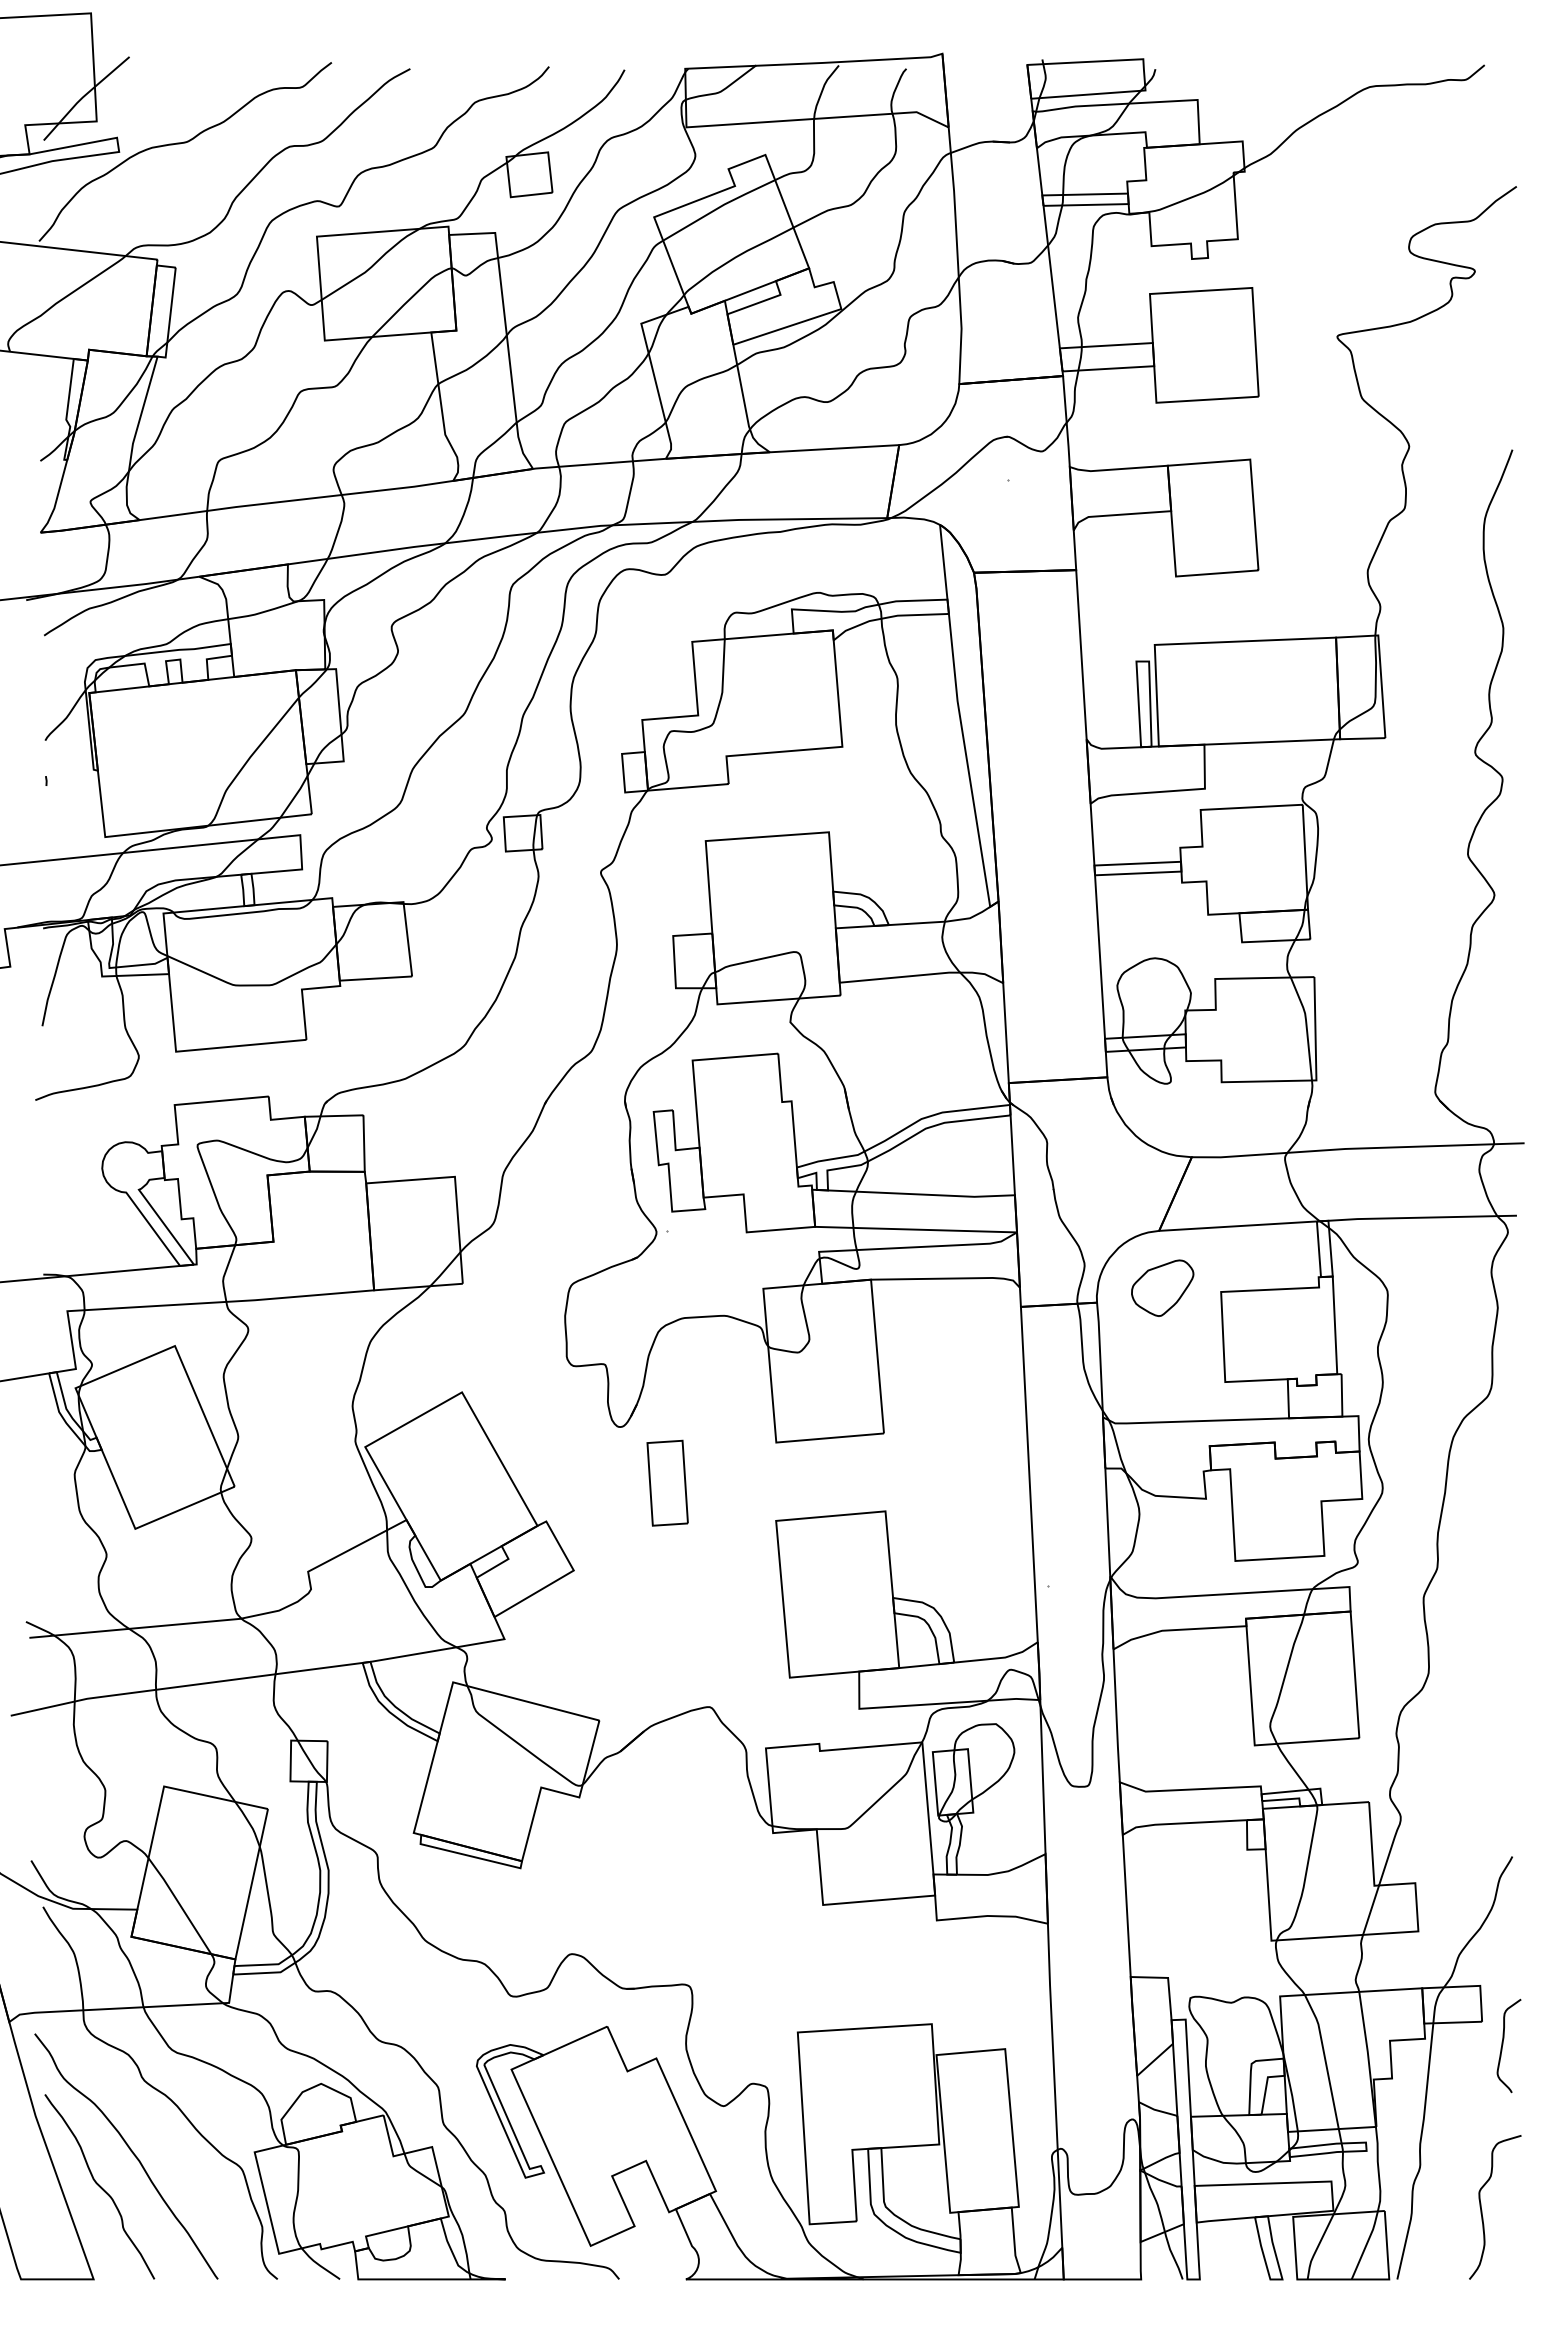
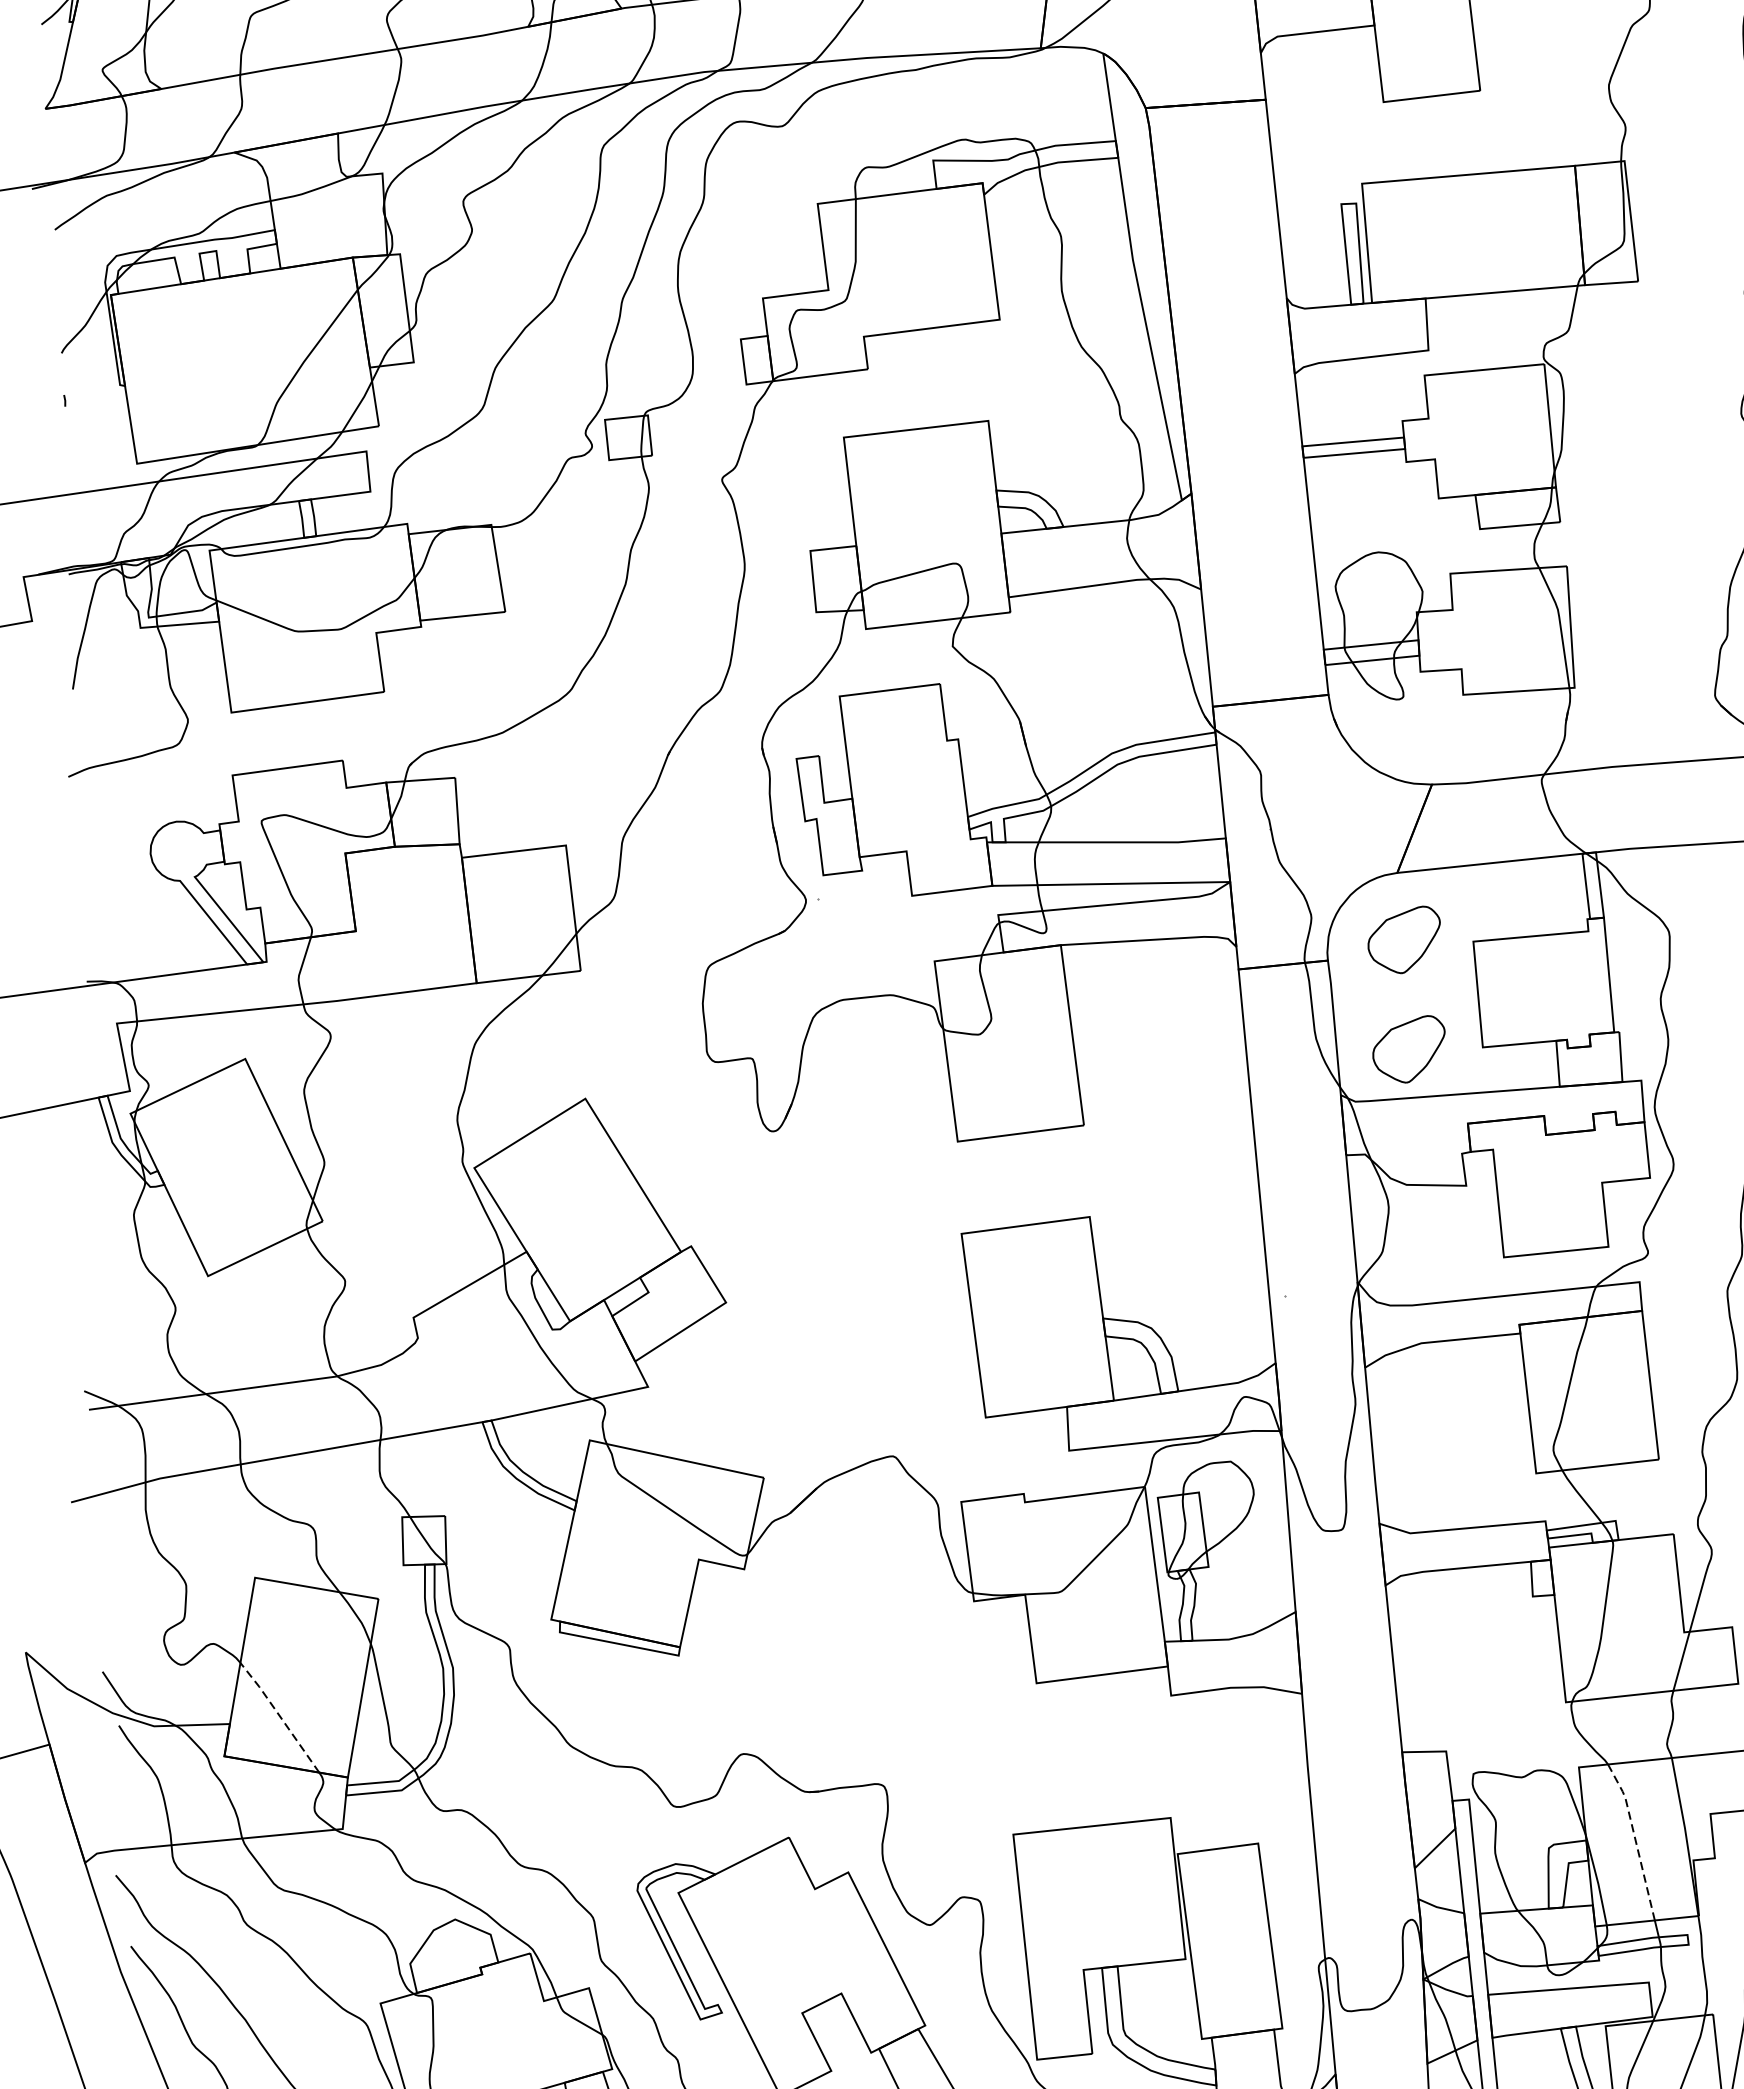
part: (1162, 1380) -> (1408, 1048), added
part: (667, 1482) -> (831, 1194), removed
line: (180, 1905) -> (280, 1716), solid -> dashed
line: (1325, 2059) -> (1635, 1839), solid -> dashed

